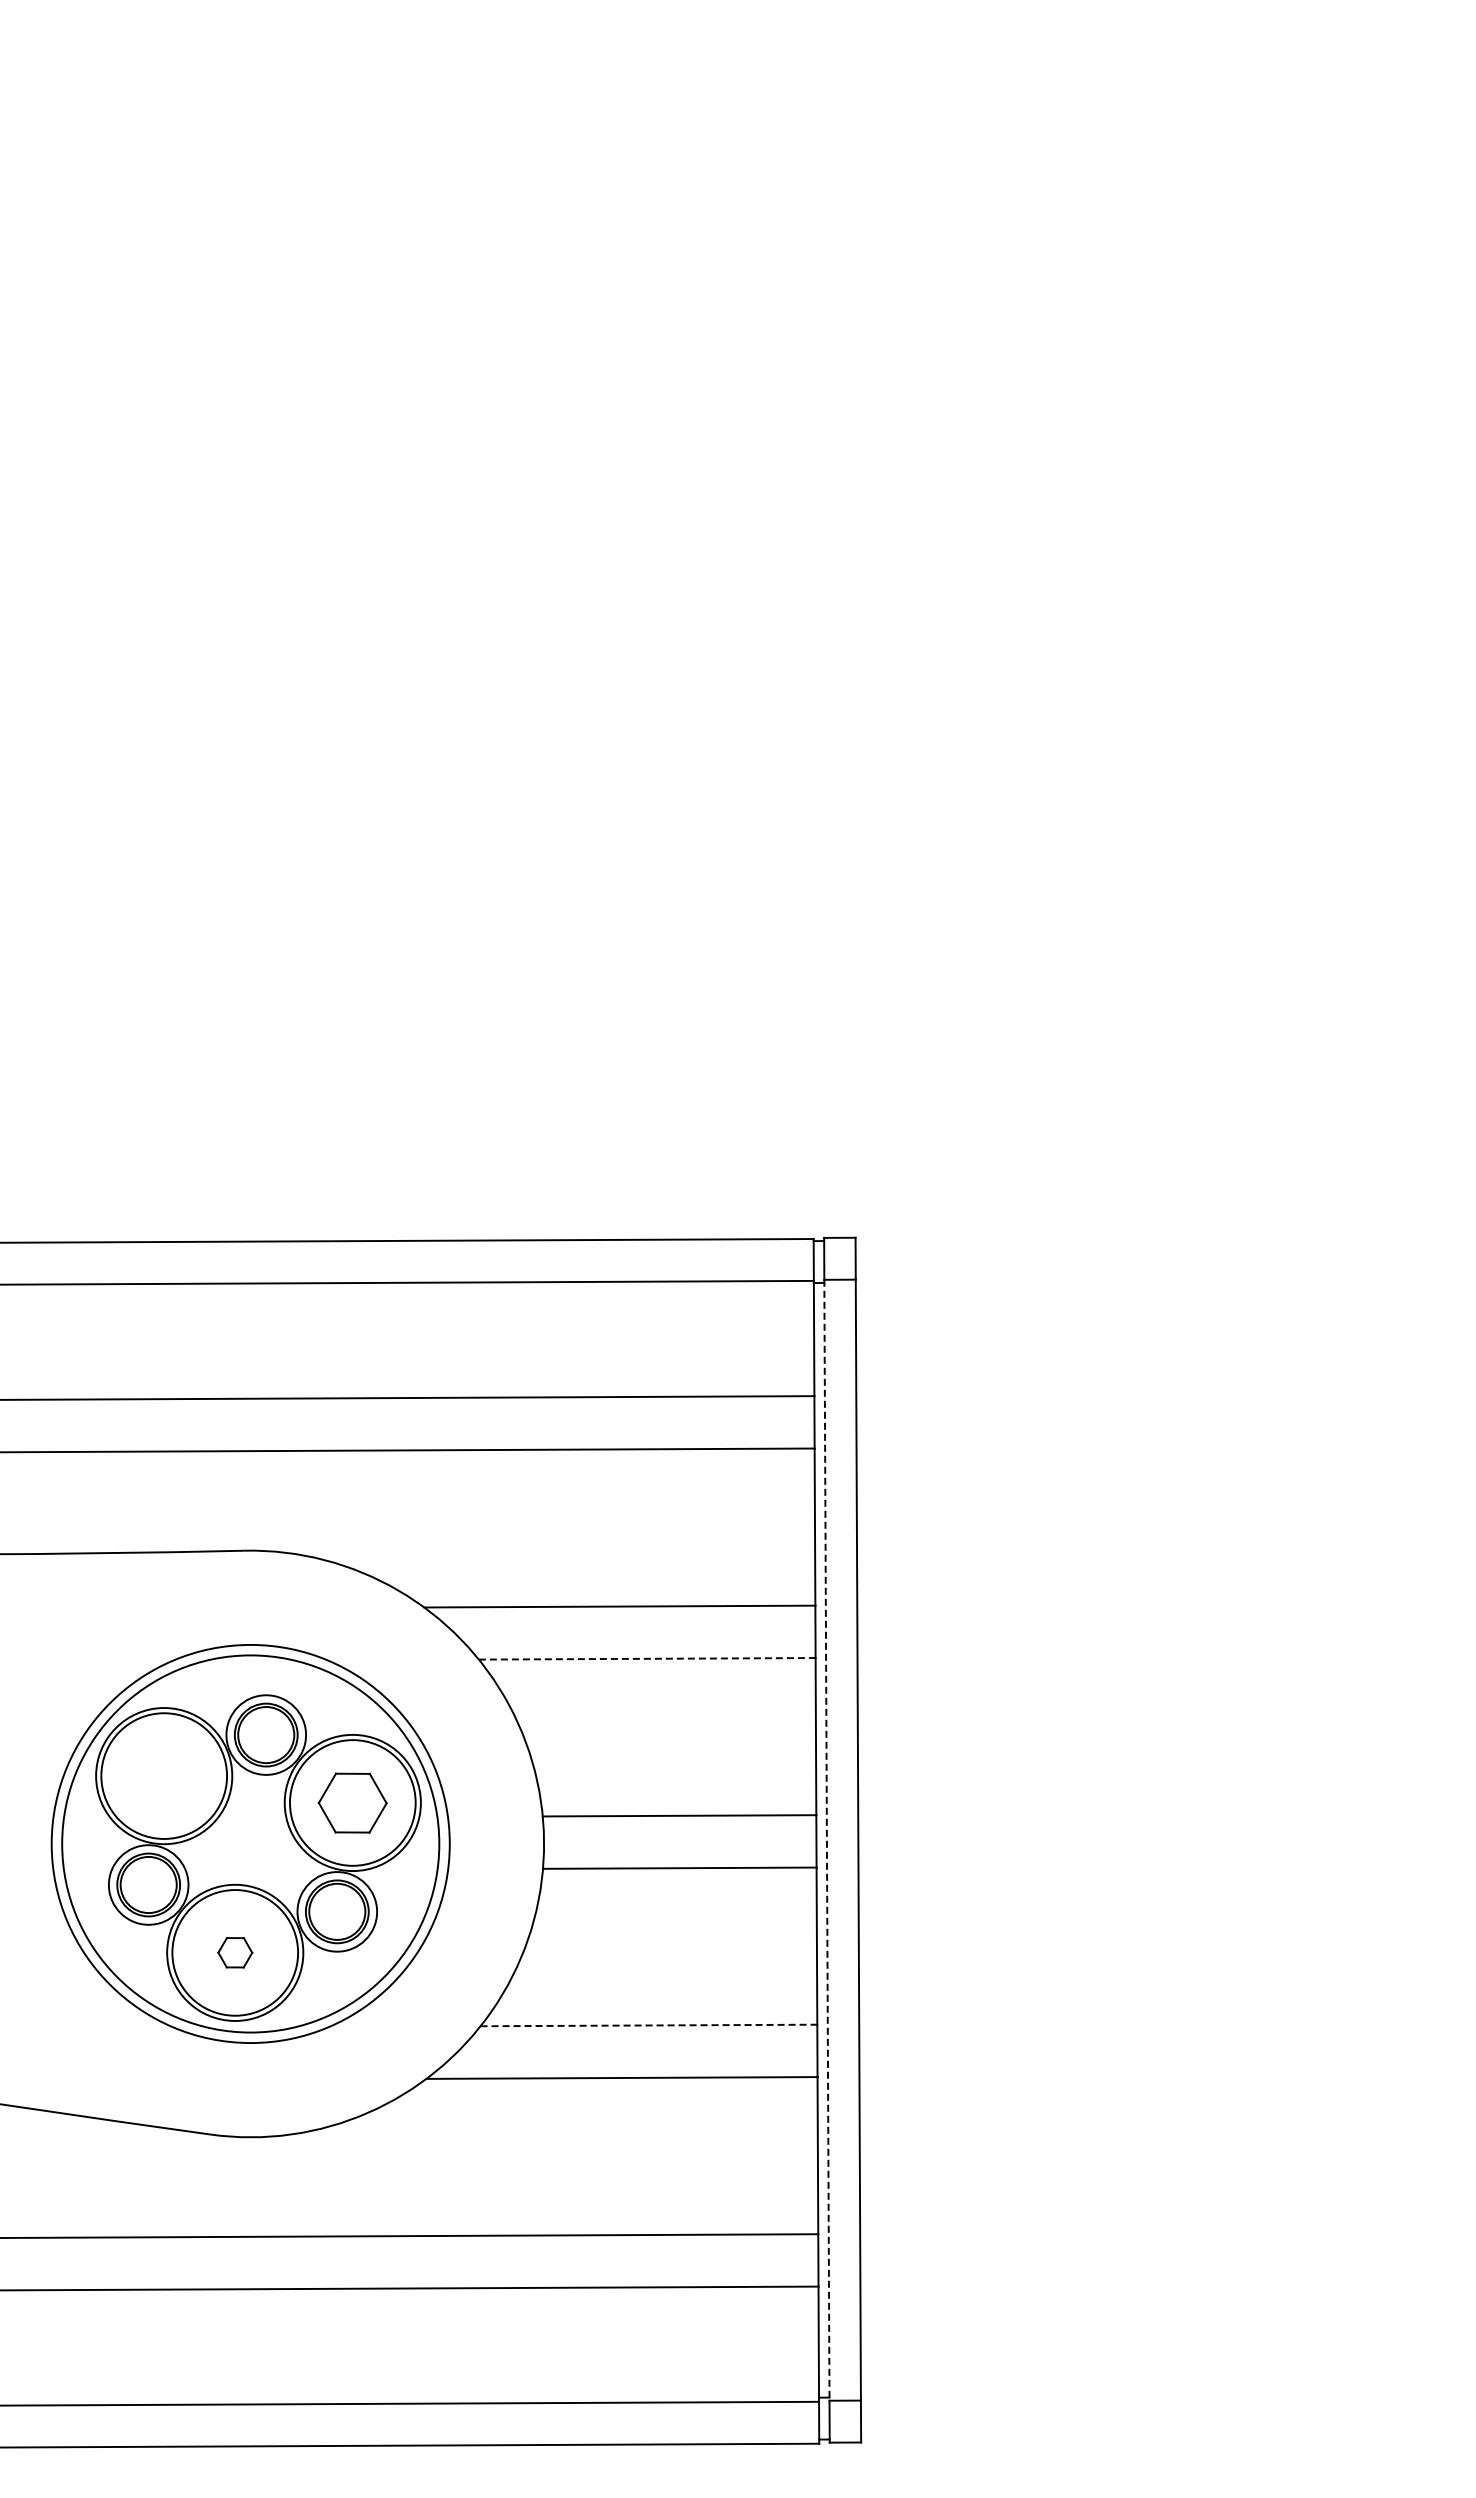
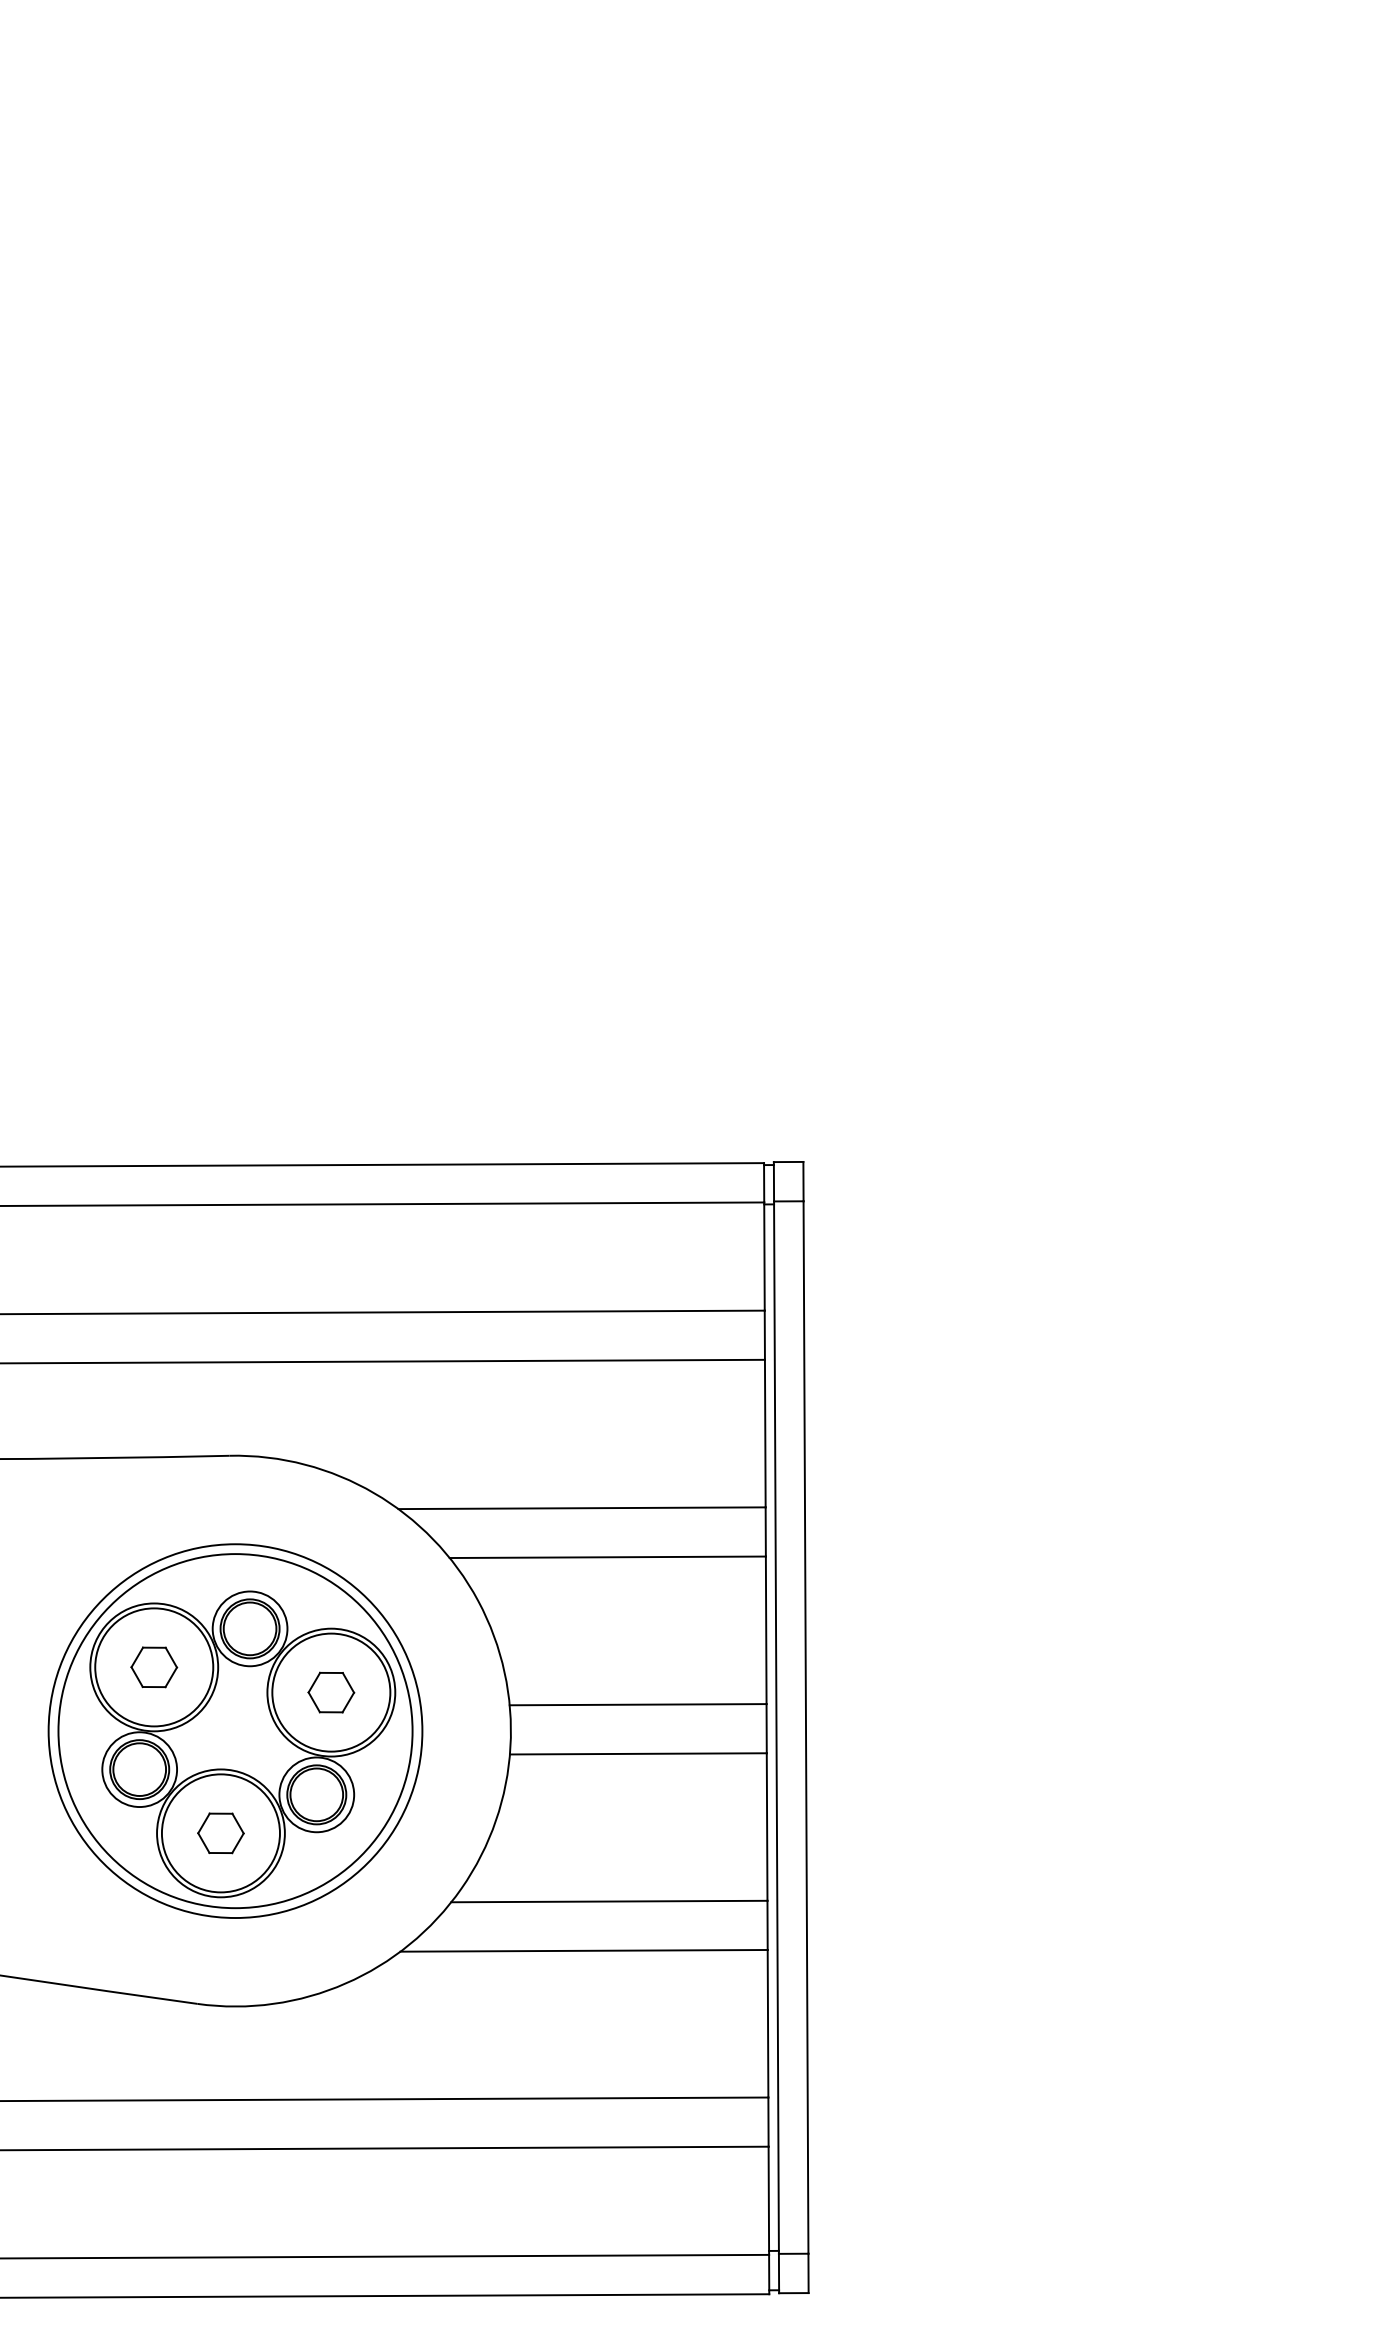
line: (647, 1658) -> (608, 1556), dashed -> solid
part: (164, 1776) -> (154, 1667), added
part: (352, 1802) -> (331, 1692), size x0.71
line: (826, 1840) -> (776, 1727), dashed -> solid
part: (235, 1952) -> (221, 1833), size x1.43
line: (649, 2025) -> (609, 1901), dashed -> solid

